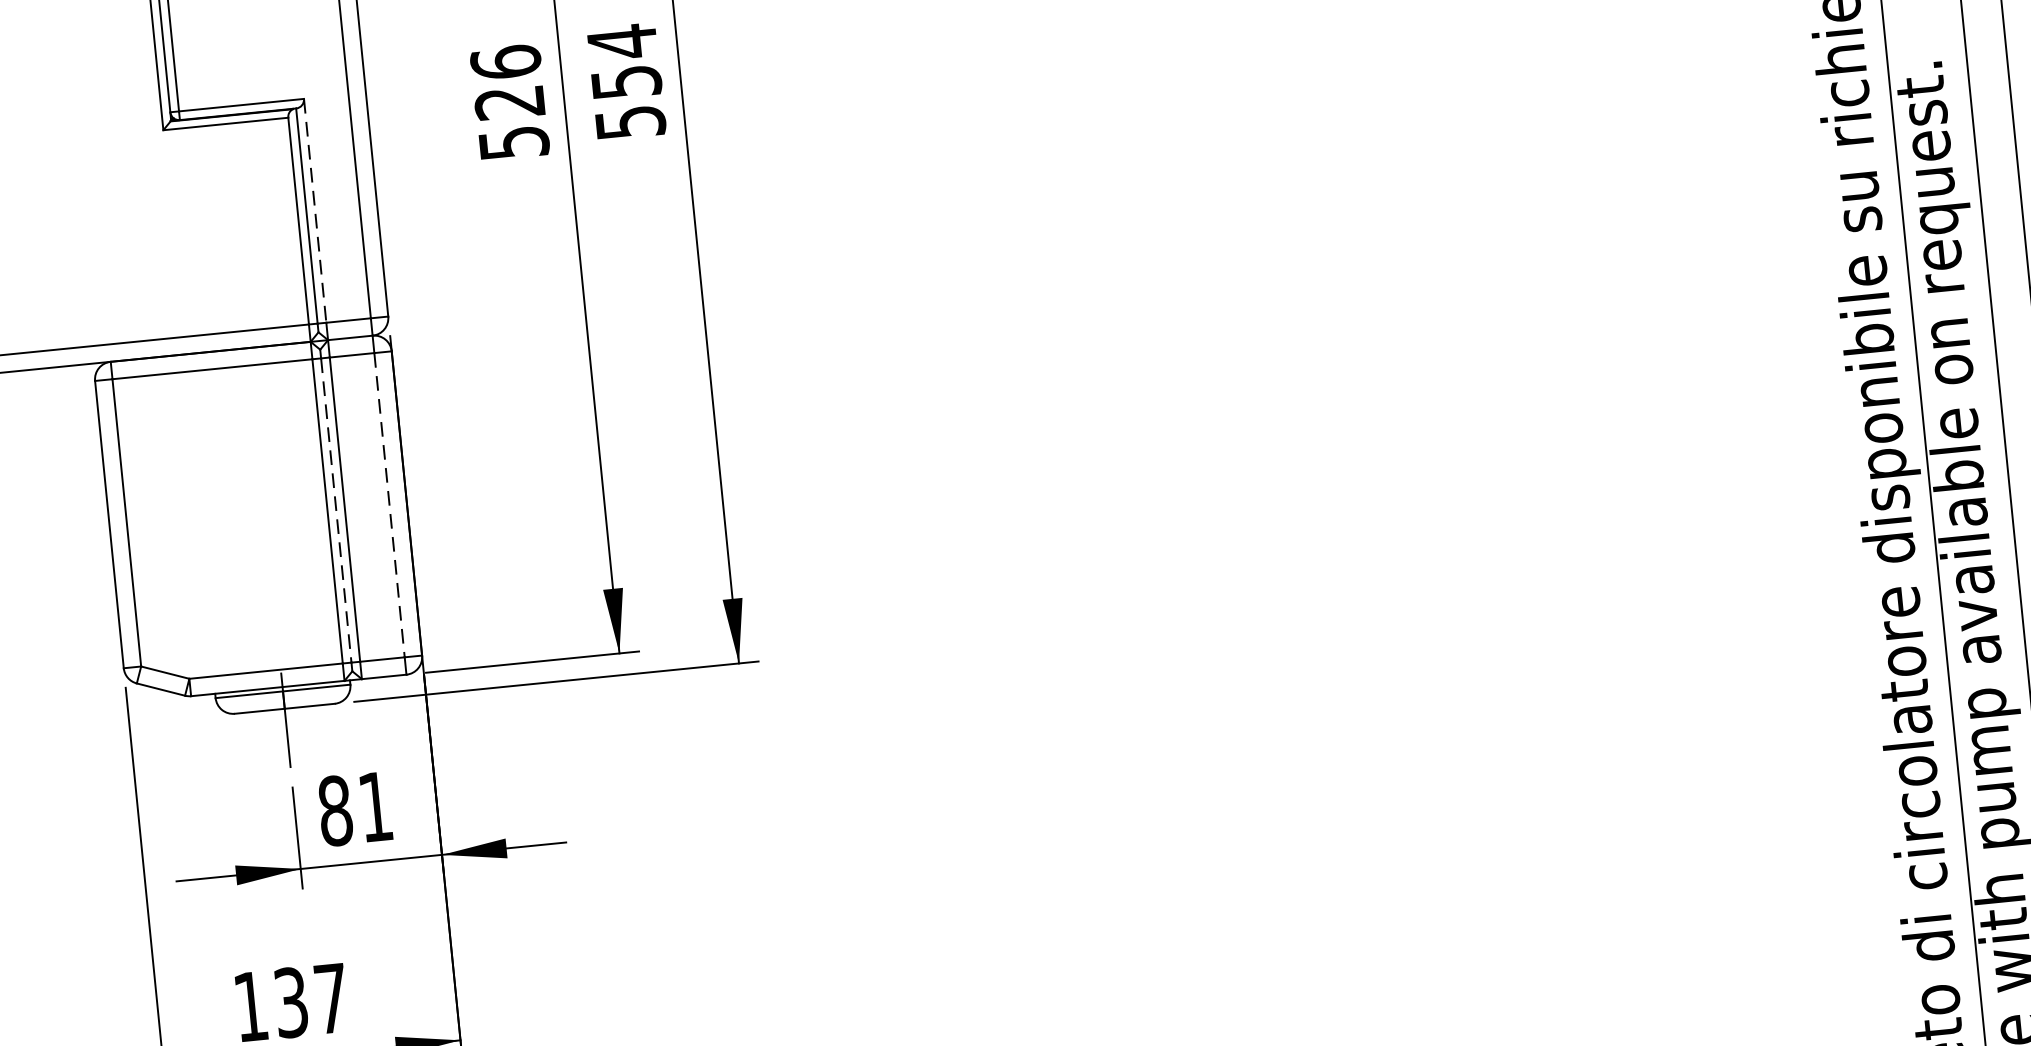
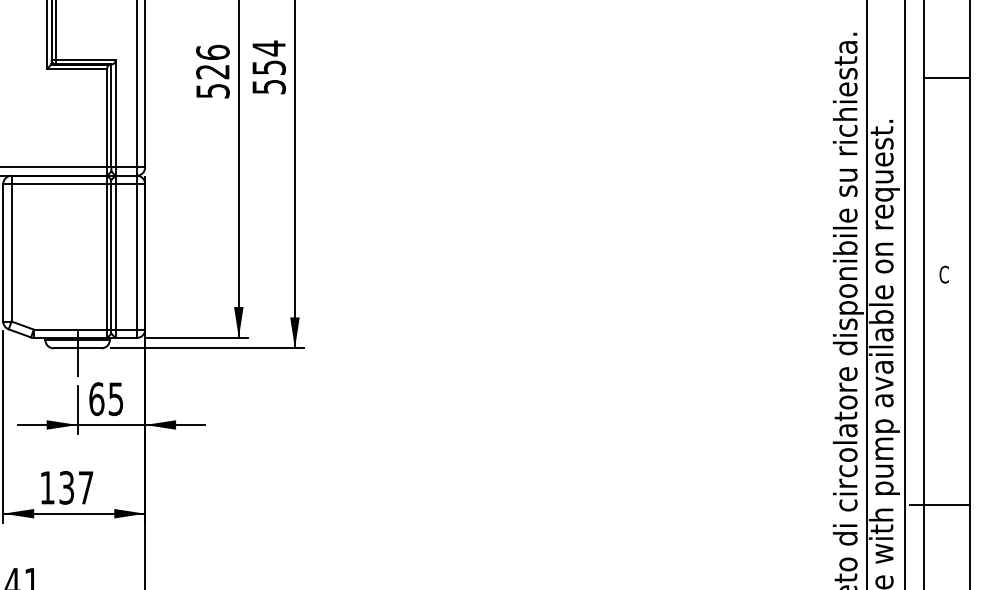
line: (314, 210) -> (115, 113), dashed -> solid
line: (388, 504) -> (136, 256), dashed -> solid
line: (336, 509) -> (111, 256), dashed -> solid
text: (355, 809) -> (106, 399), 81 -> 65

